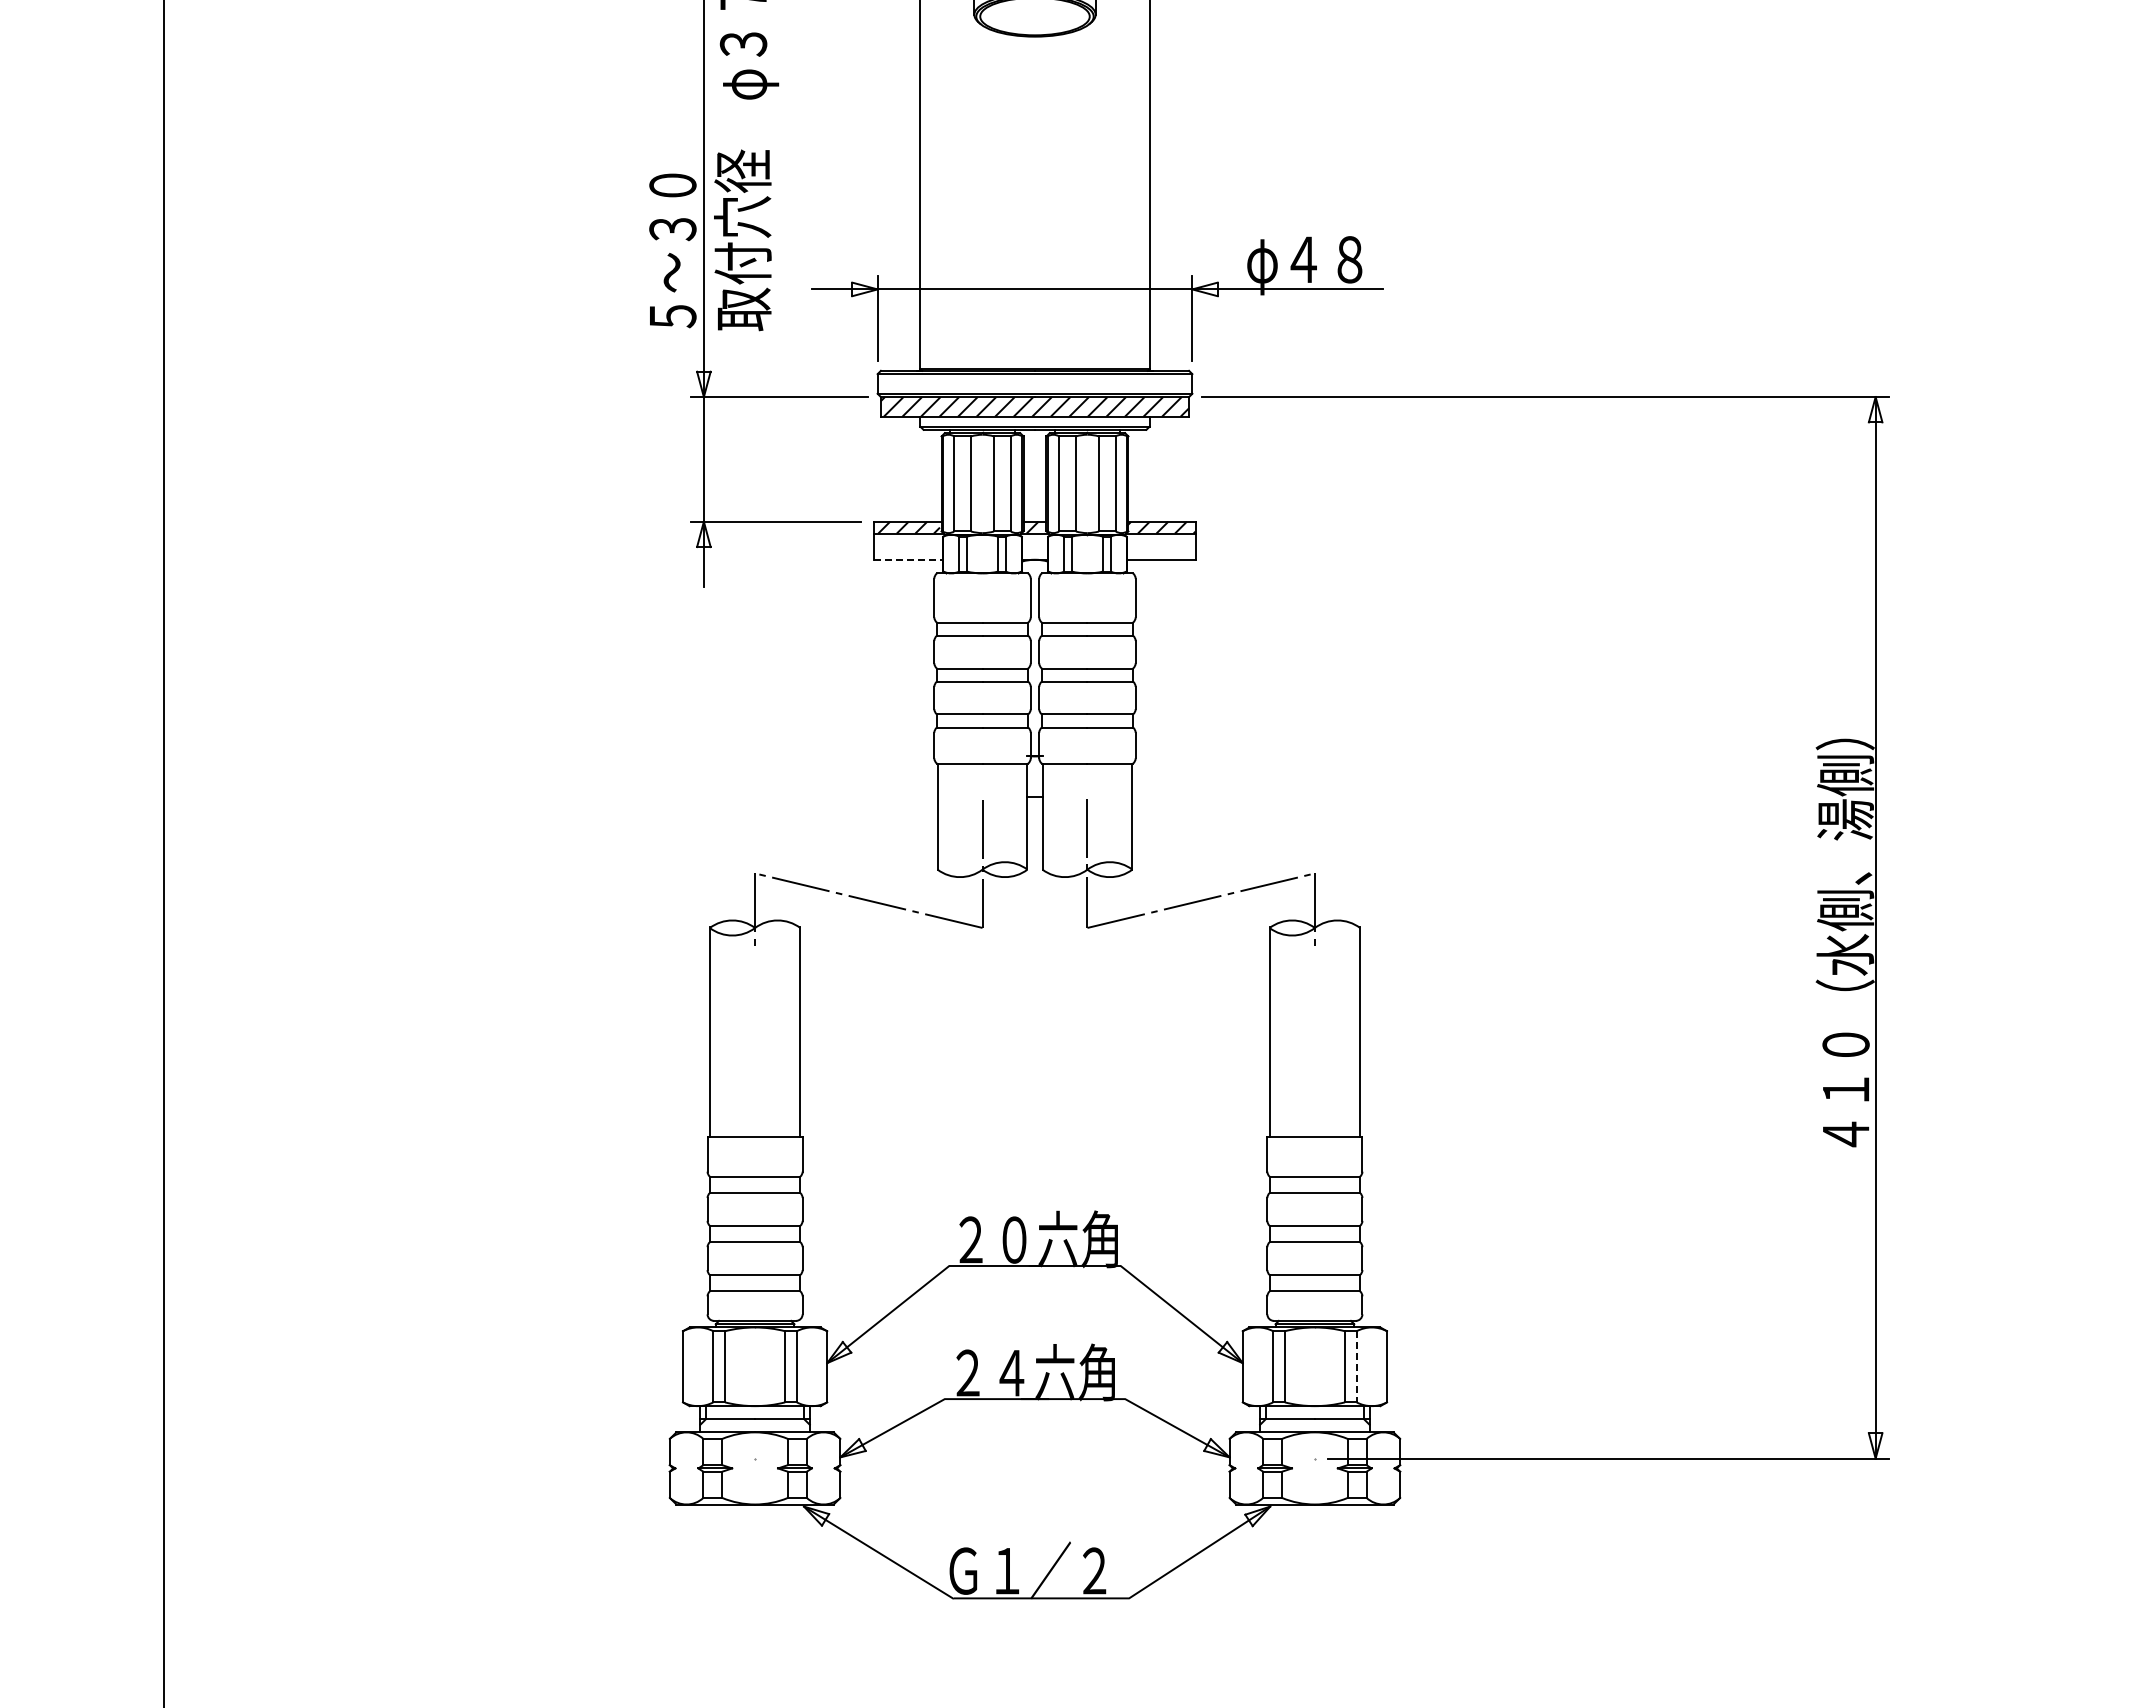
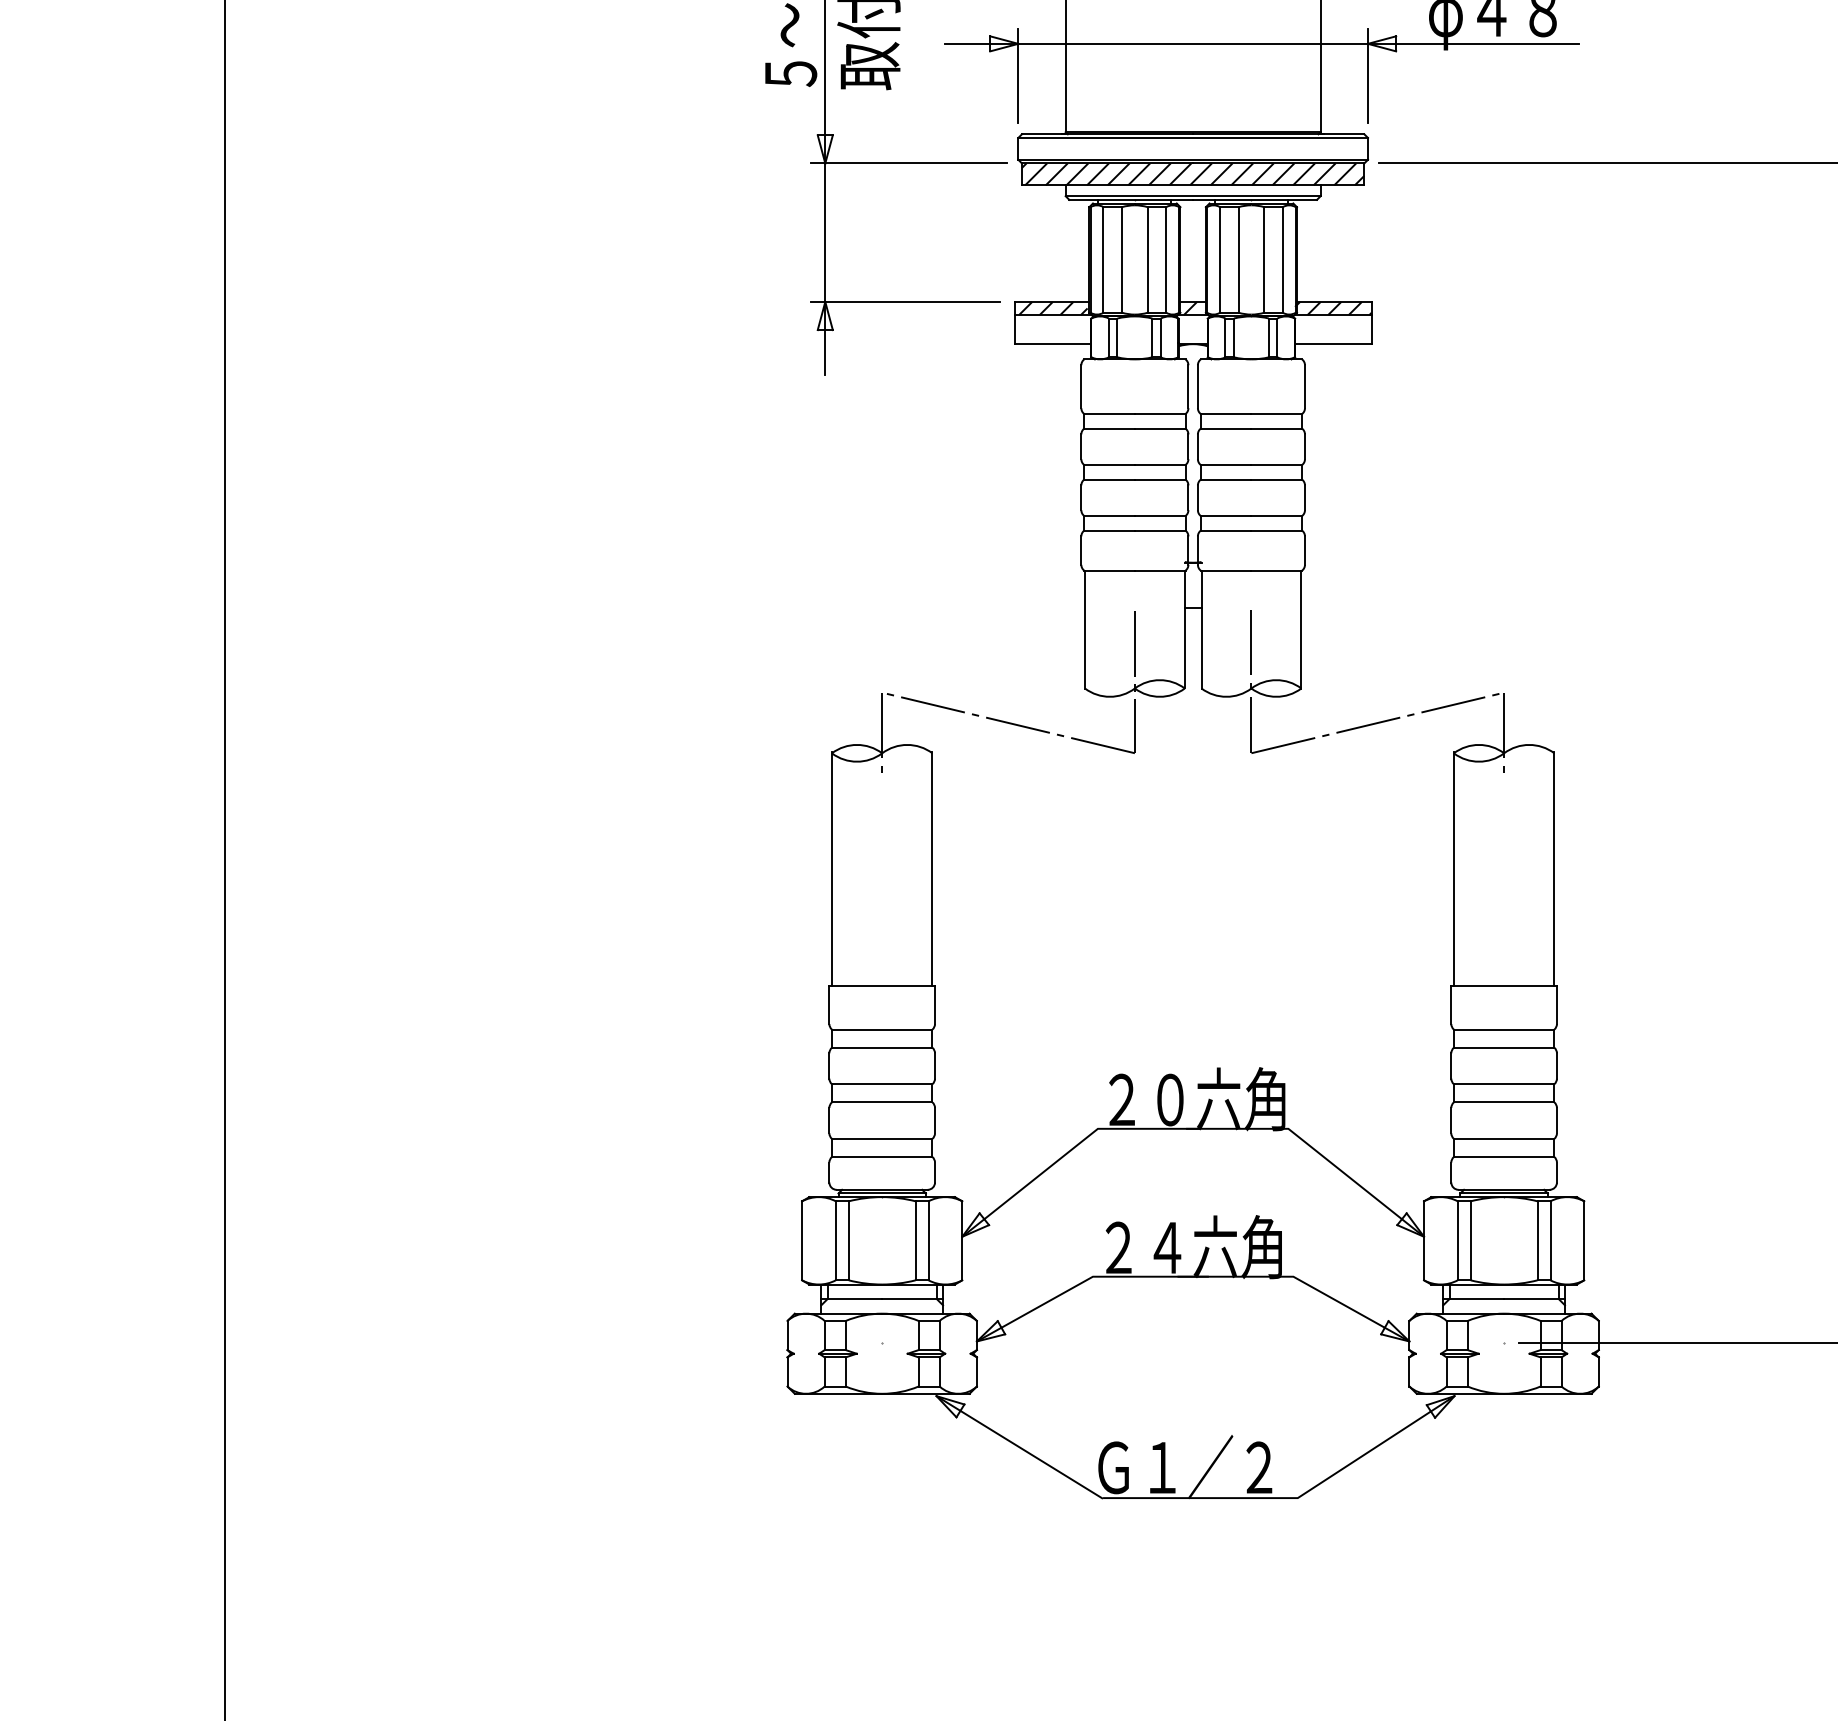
line: (909, 559) -> (1053, 343), dashed -> solid
line: (1356, 1366) -> (1550, 1240), dashed -> solid

